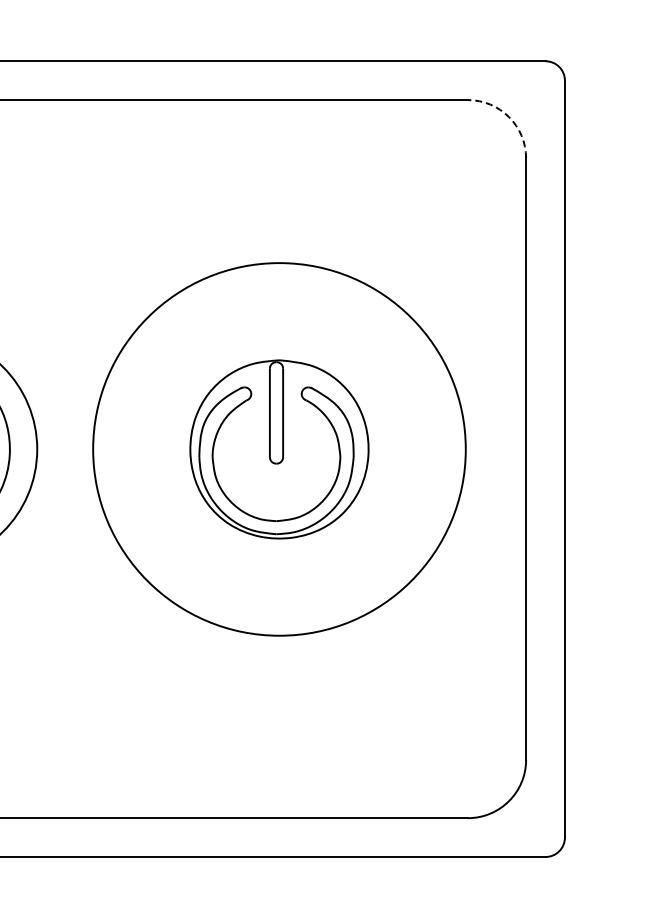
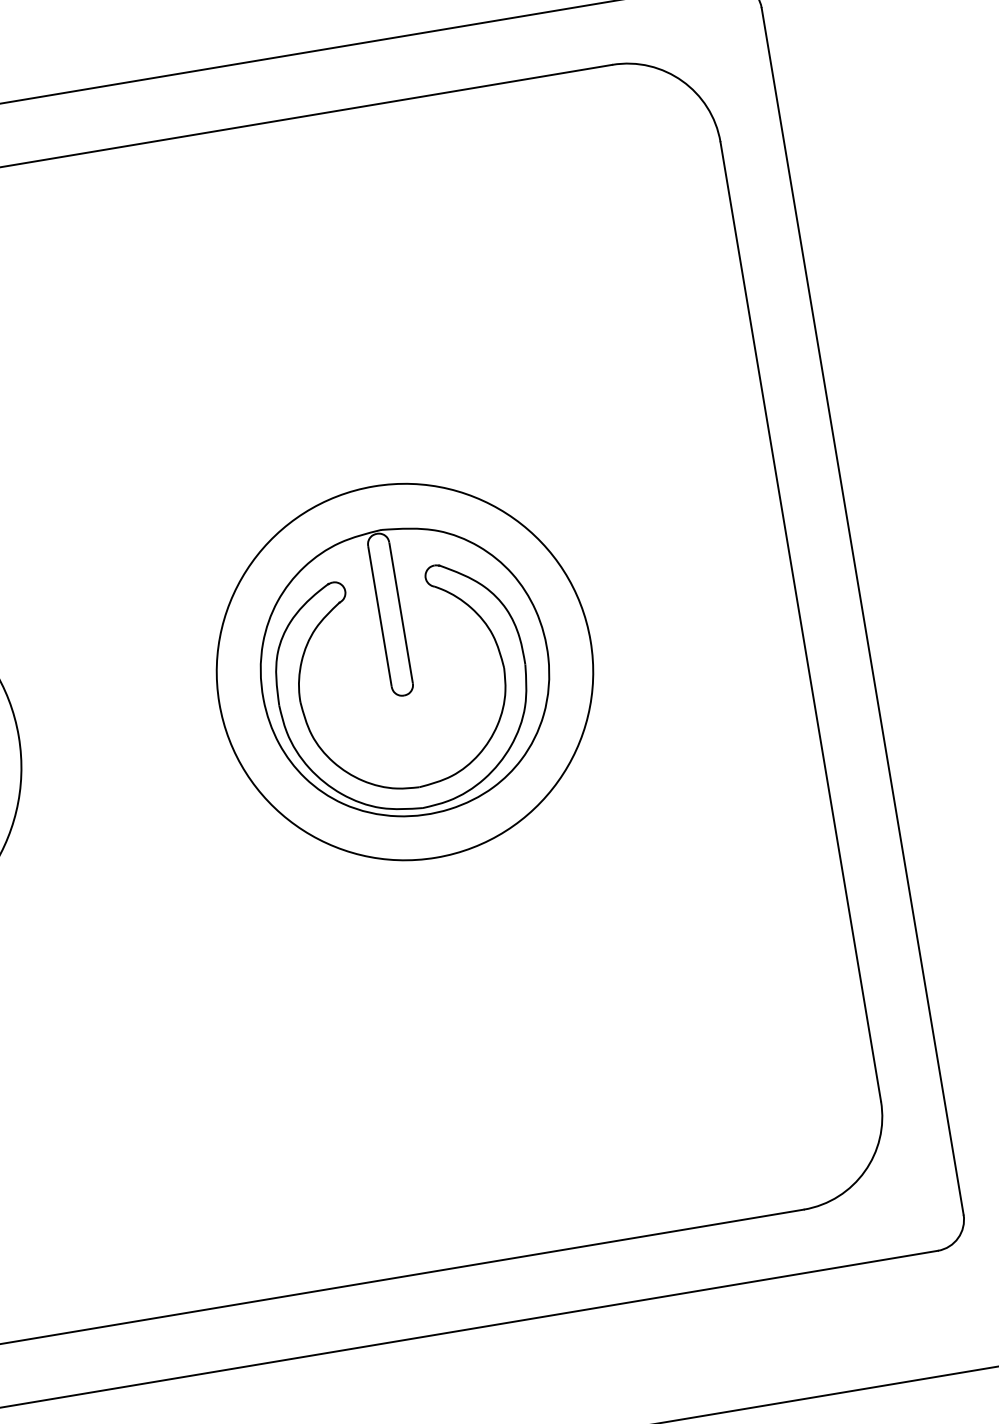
arc: (509, 117) -> (683, 81), dashed -> solid
circle: (279, 448) -> (404, 670), size x0.62

